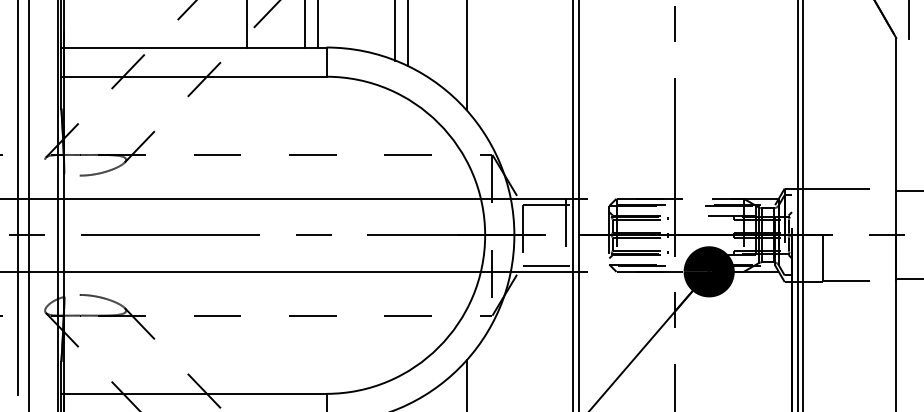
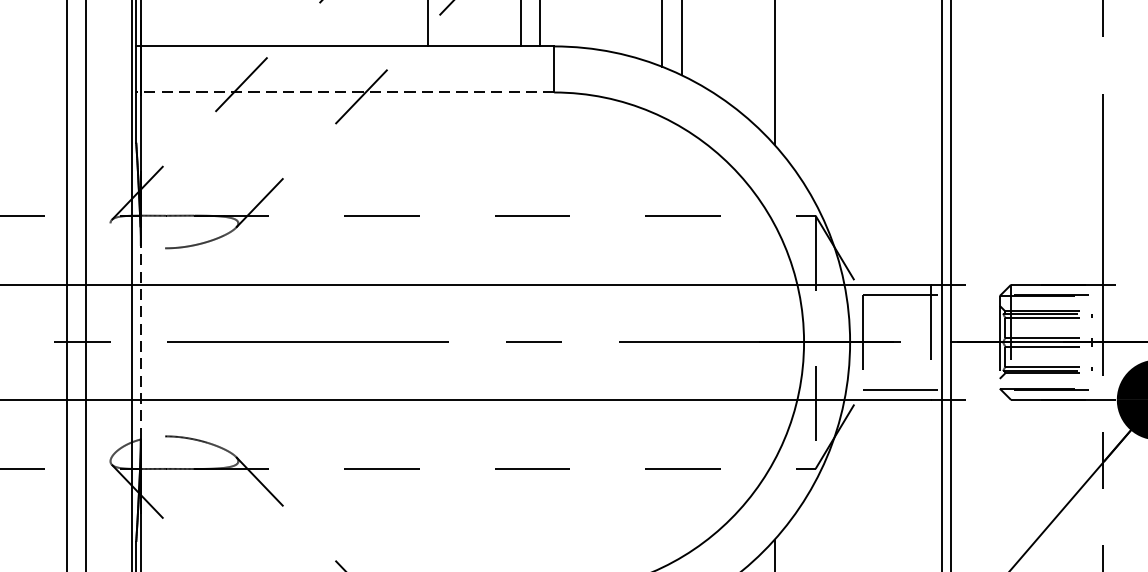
line: (194, 76) -> (345, 92), solid -> dashed
line: (64, 234) -> (141, 341), solid -> dashed

